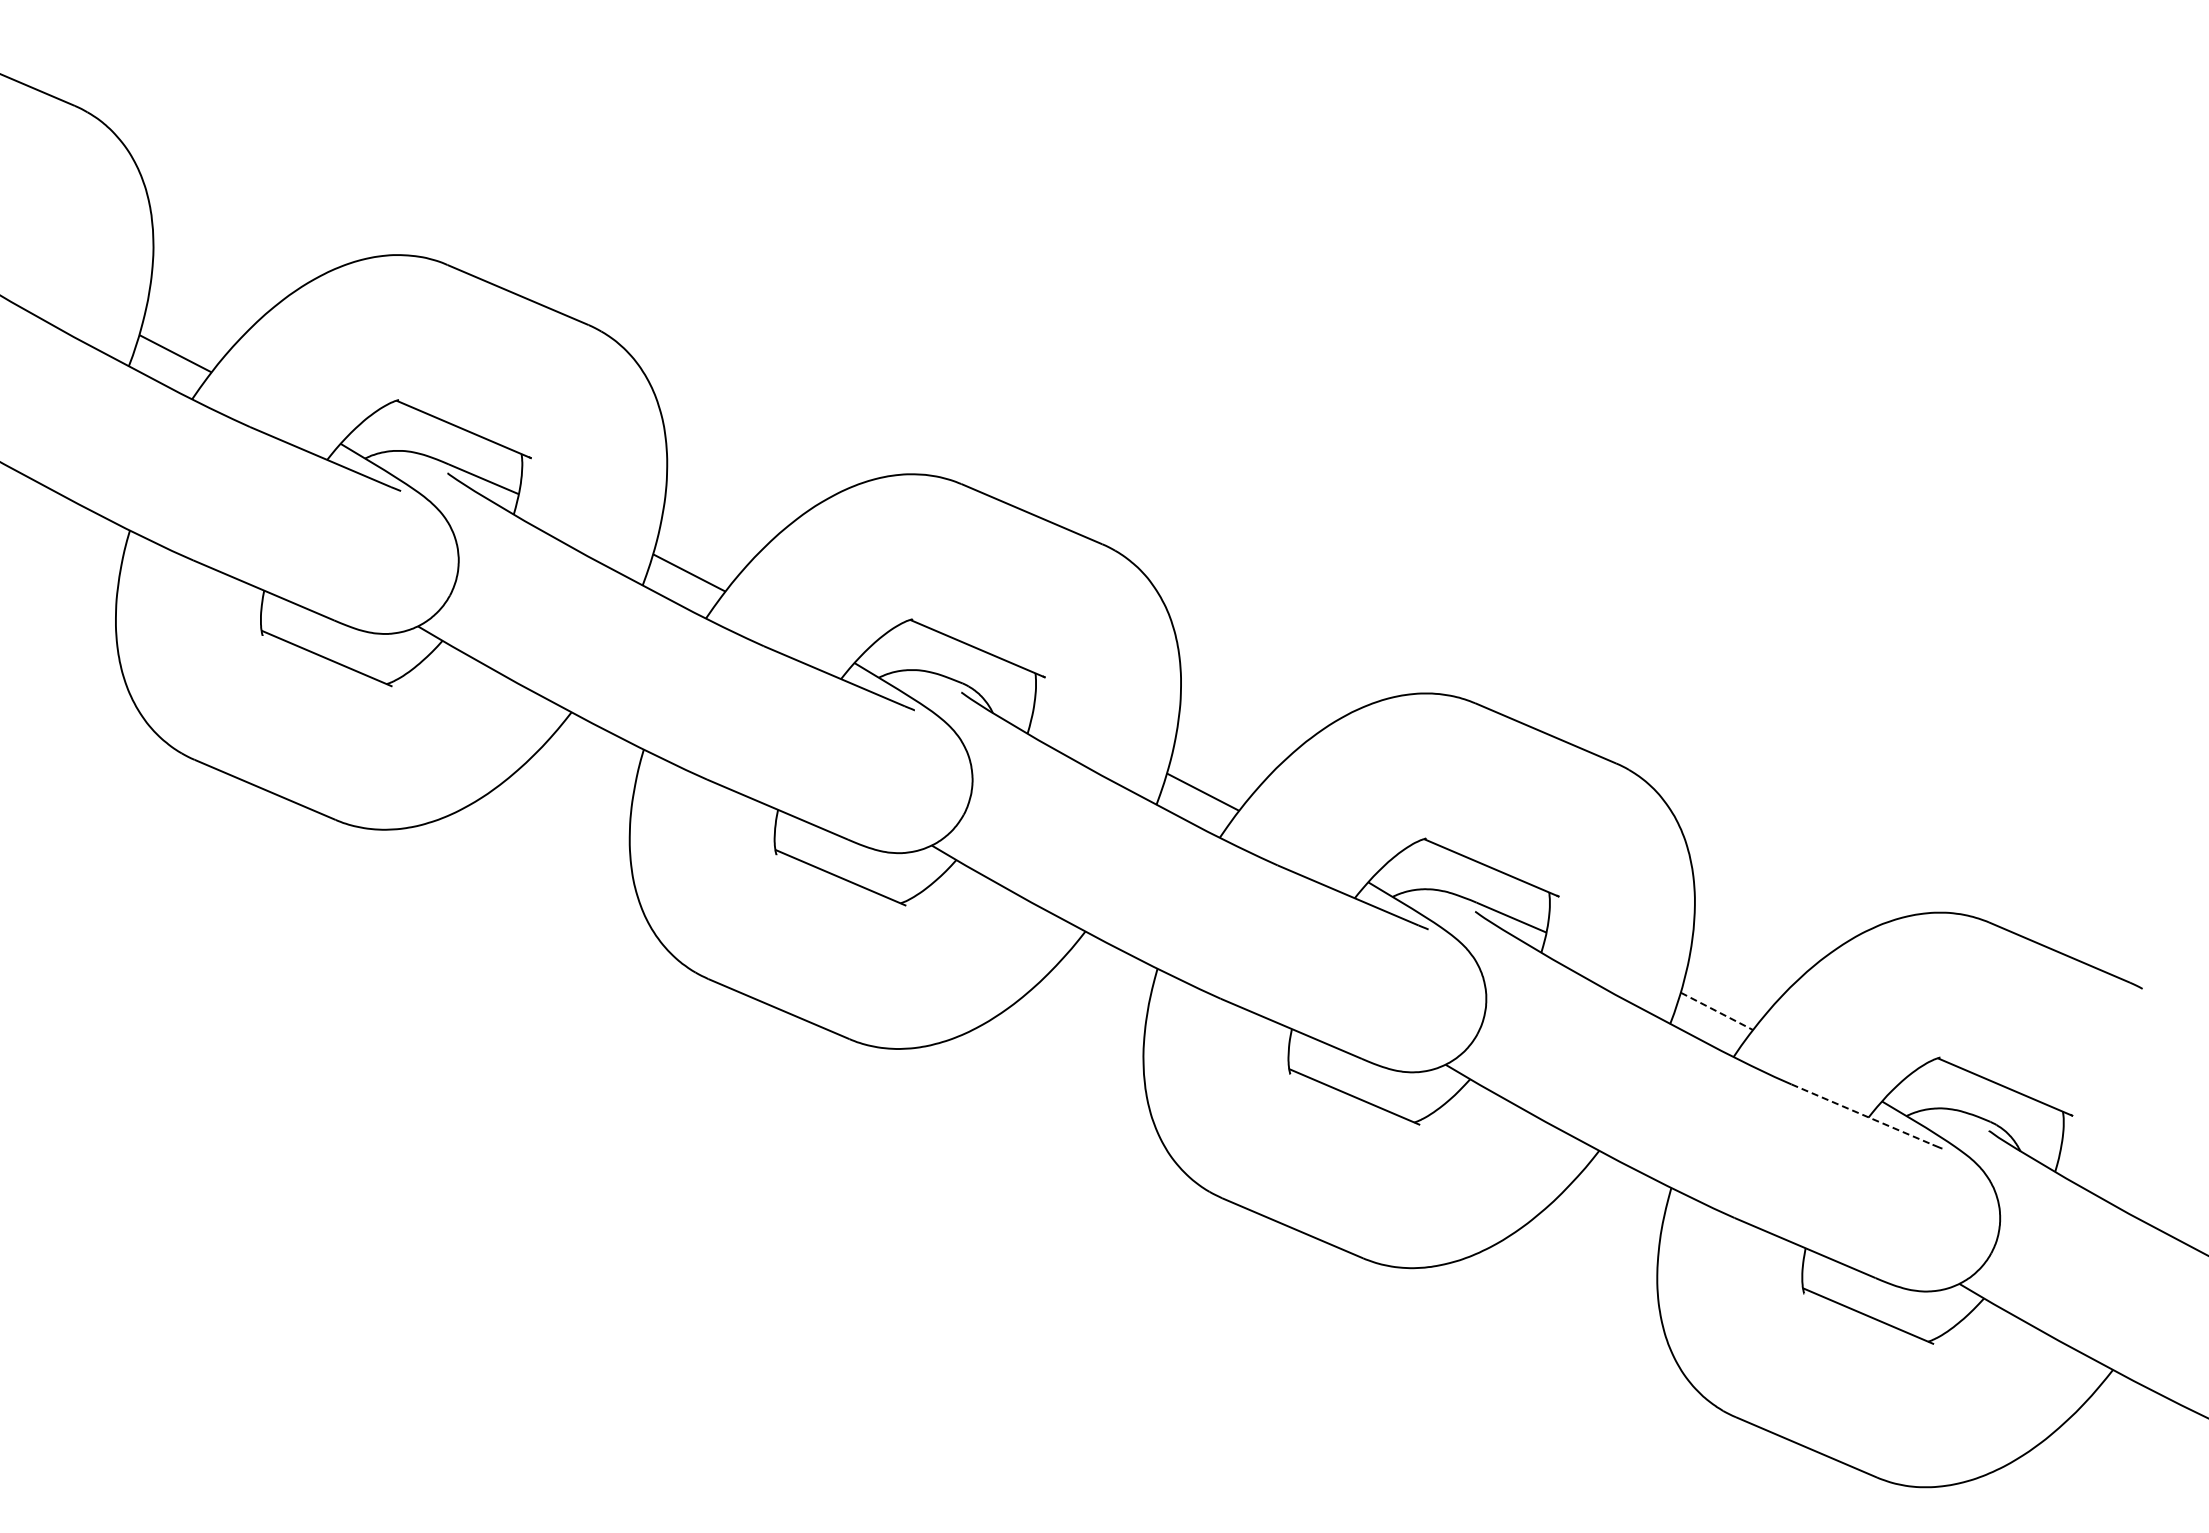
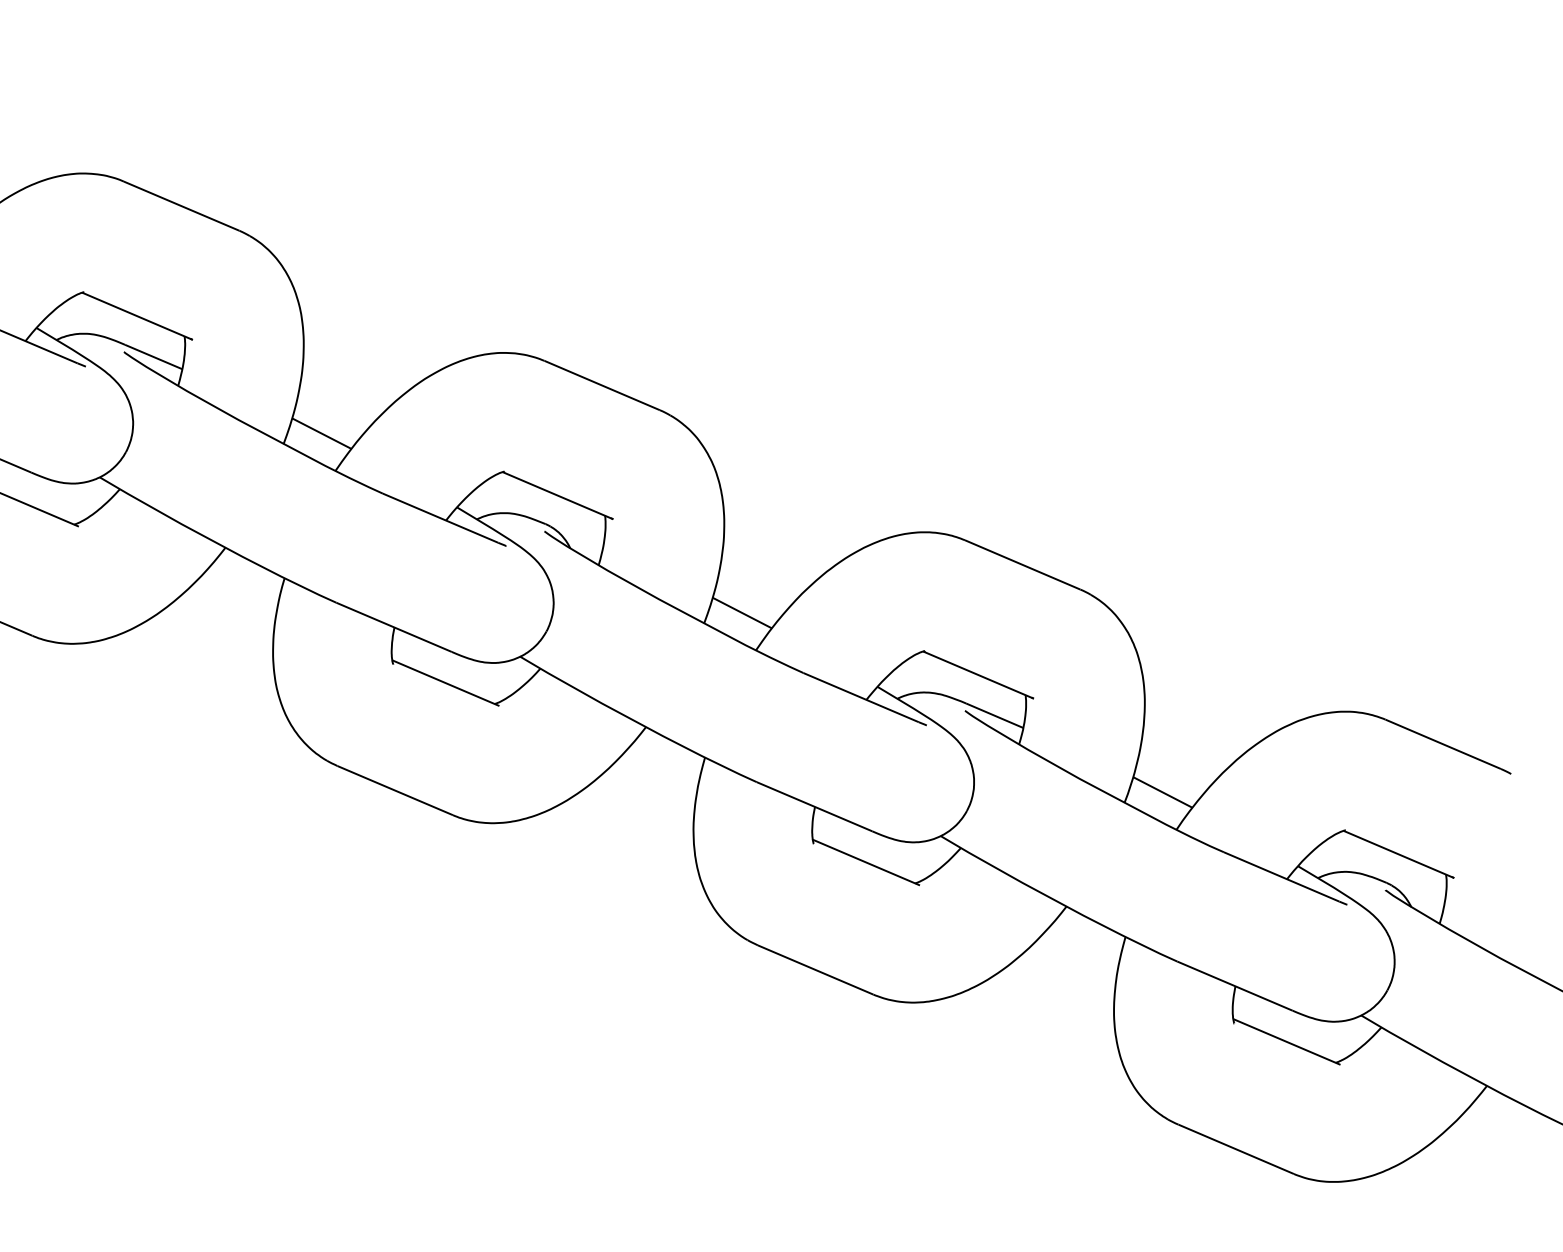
line: (1716, 1011) -> (1162, 792), dashed -> solid
line: (1862, 1114) -> (1281, 876), dashed -> solid

